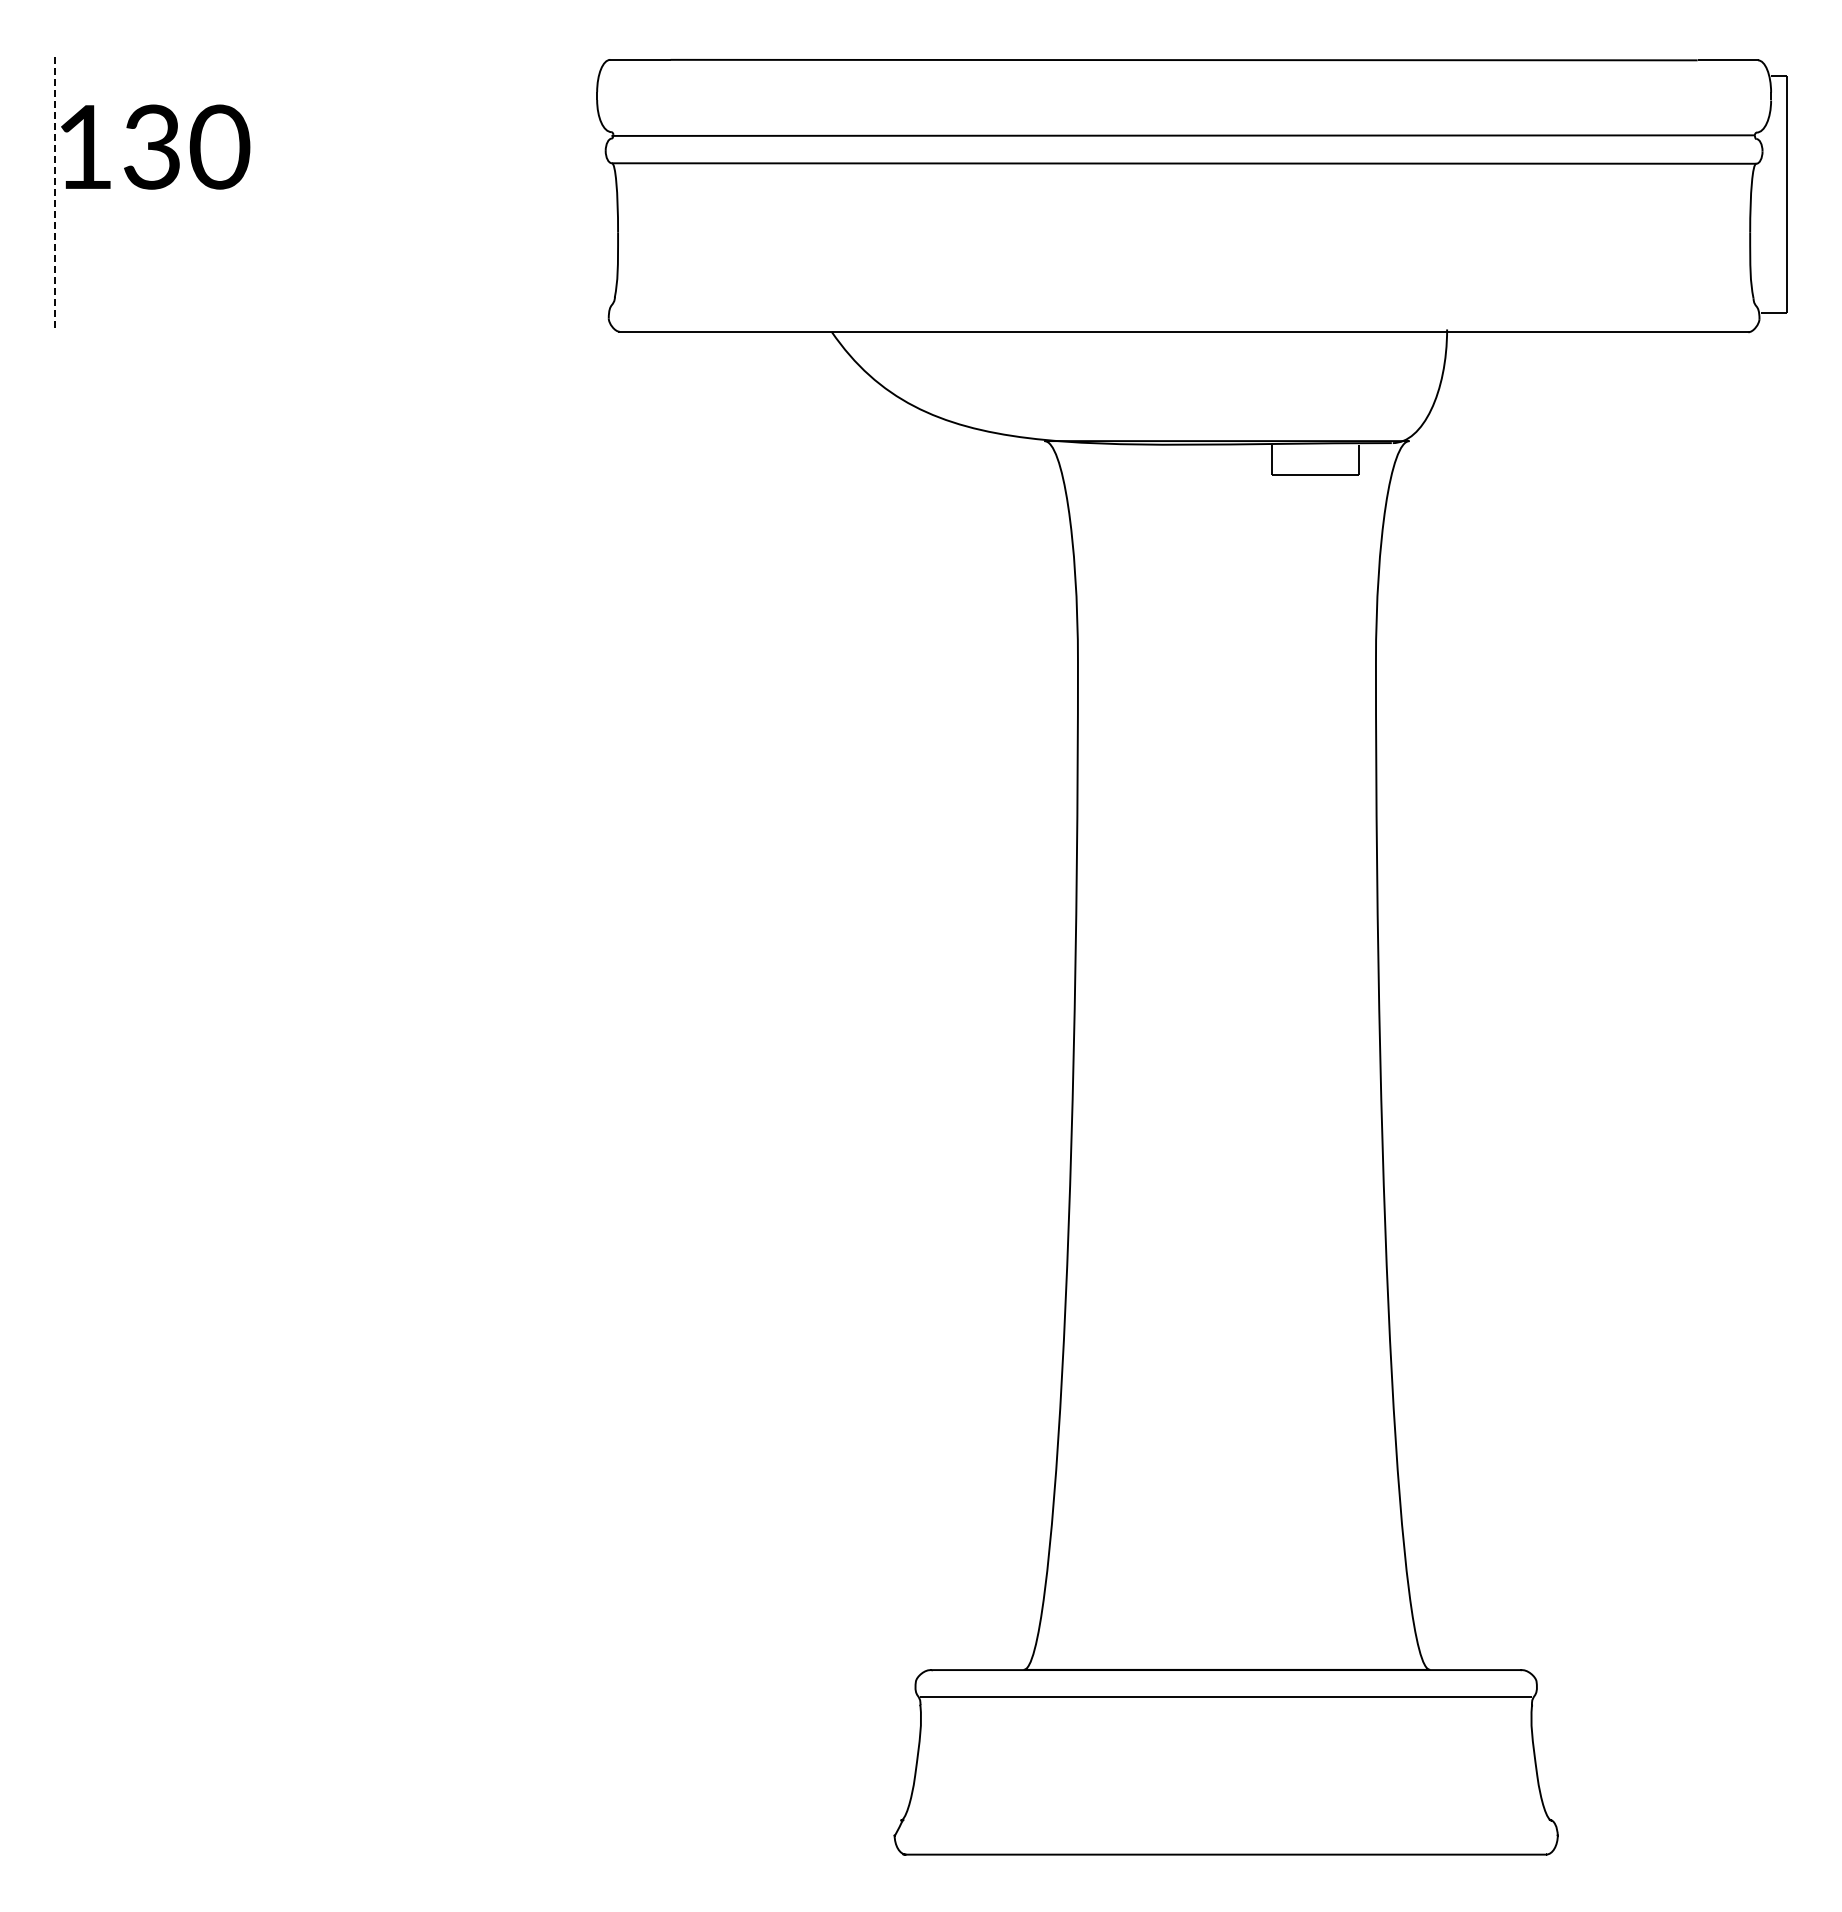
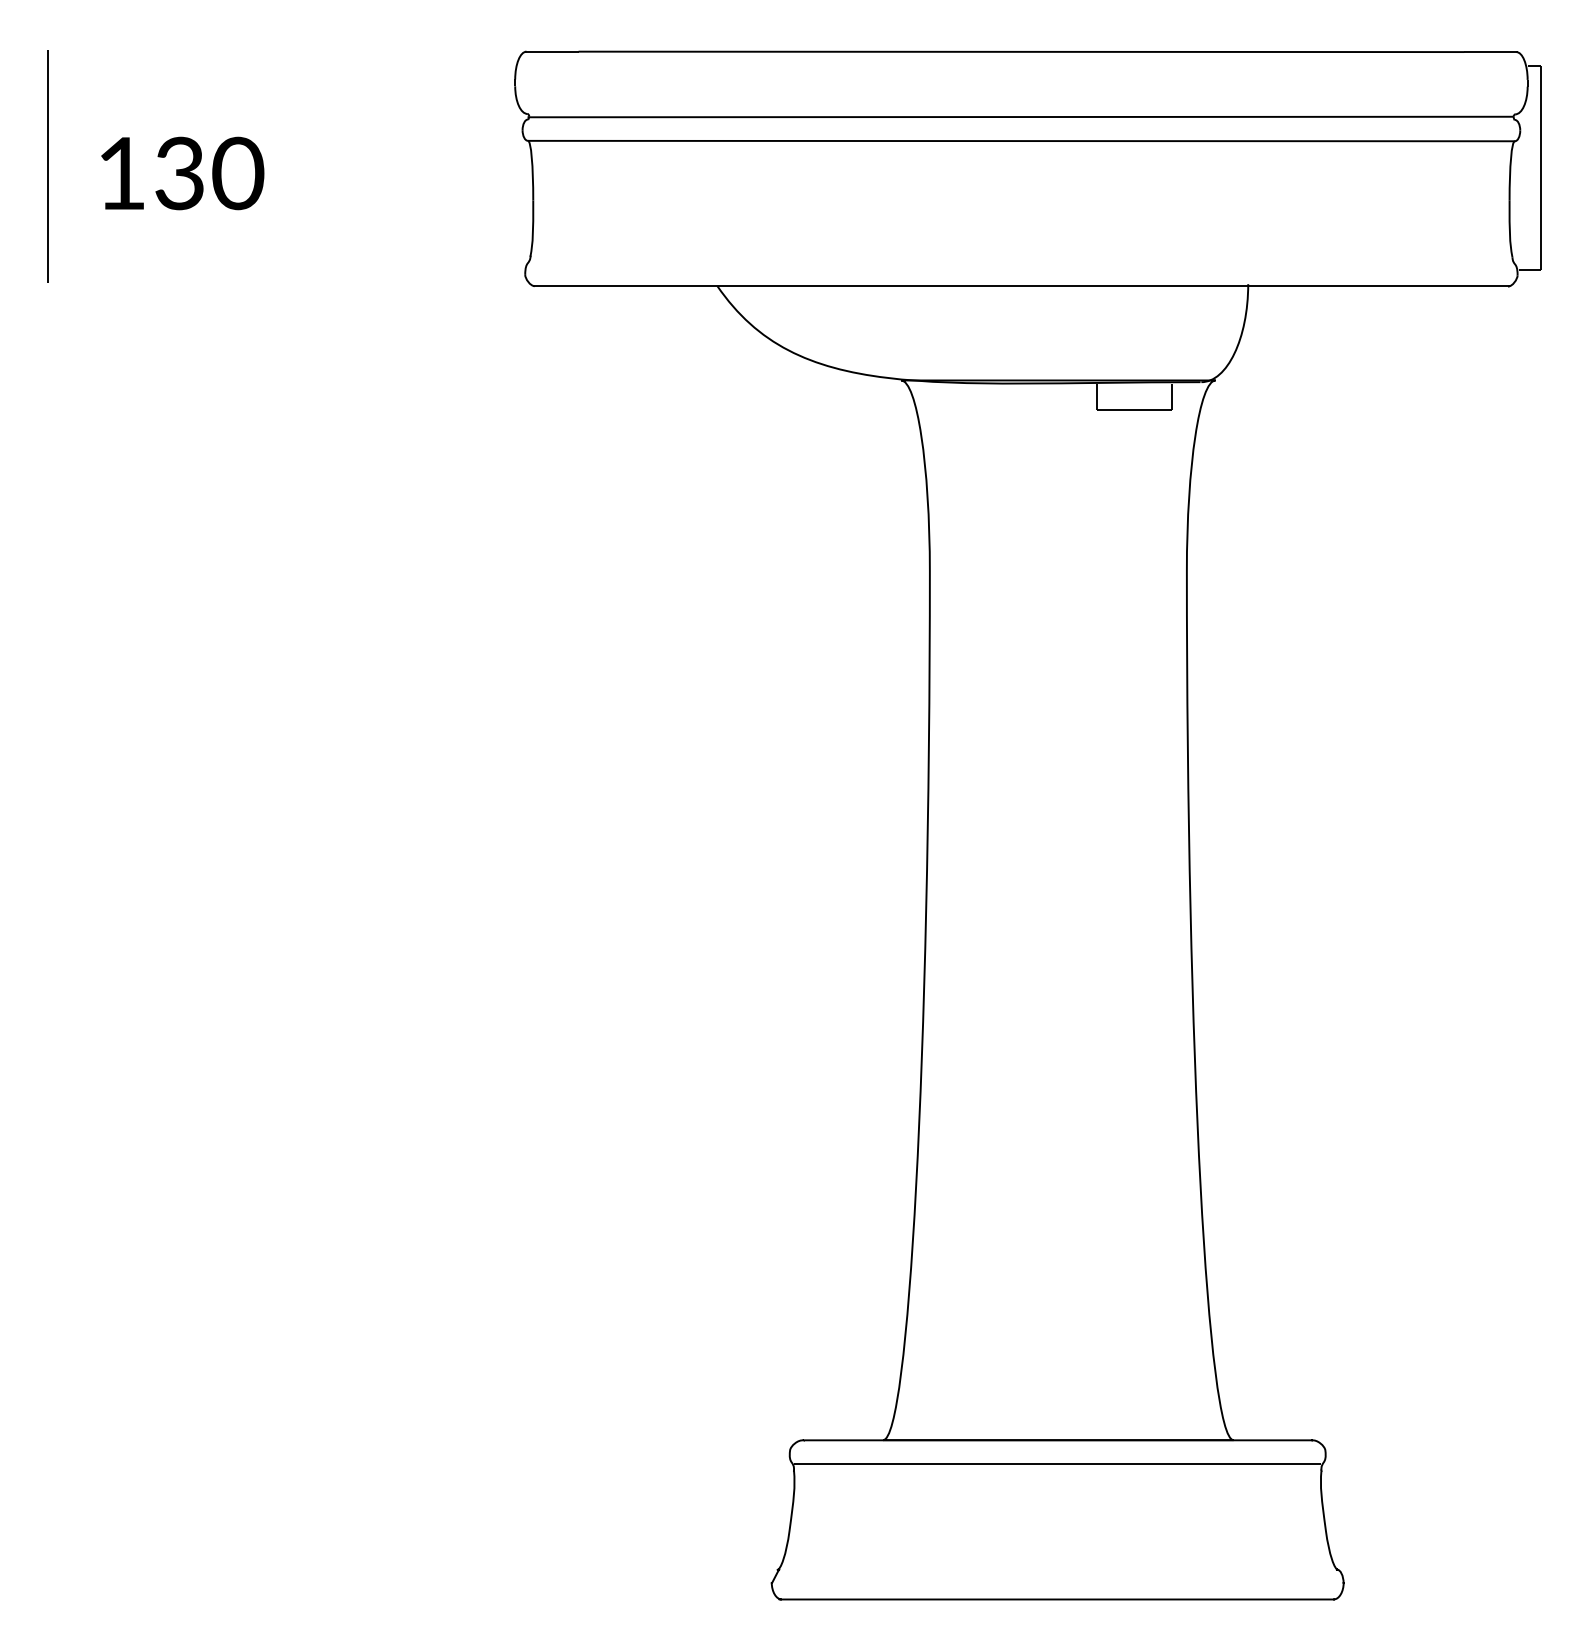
text: (155, 146) -> (182, 172), moved
line: (55, 193) -> (48, 166), dashed -> solid

